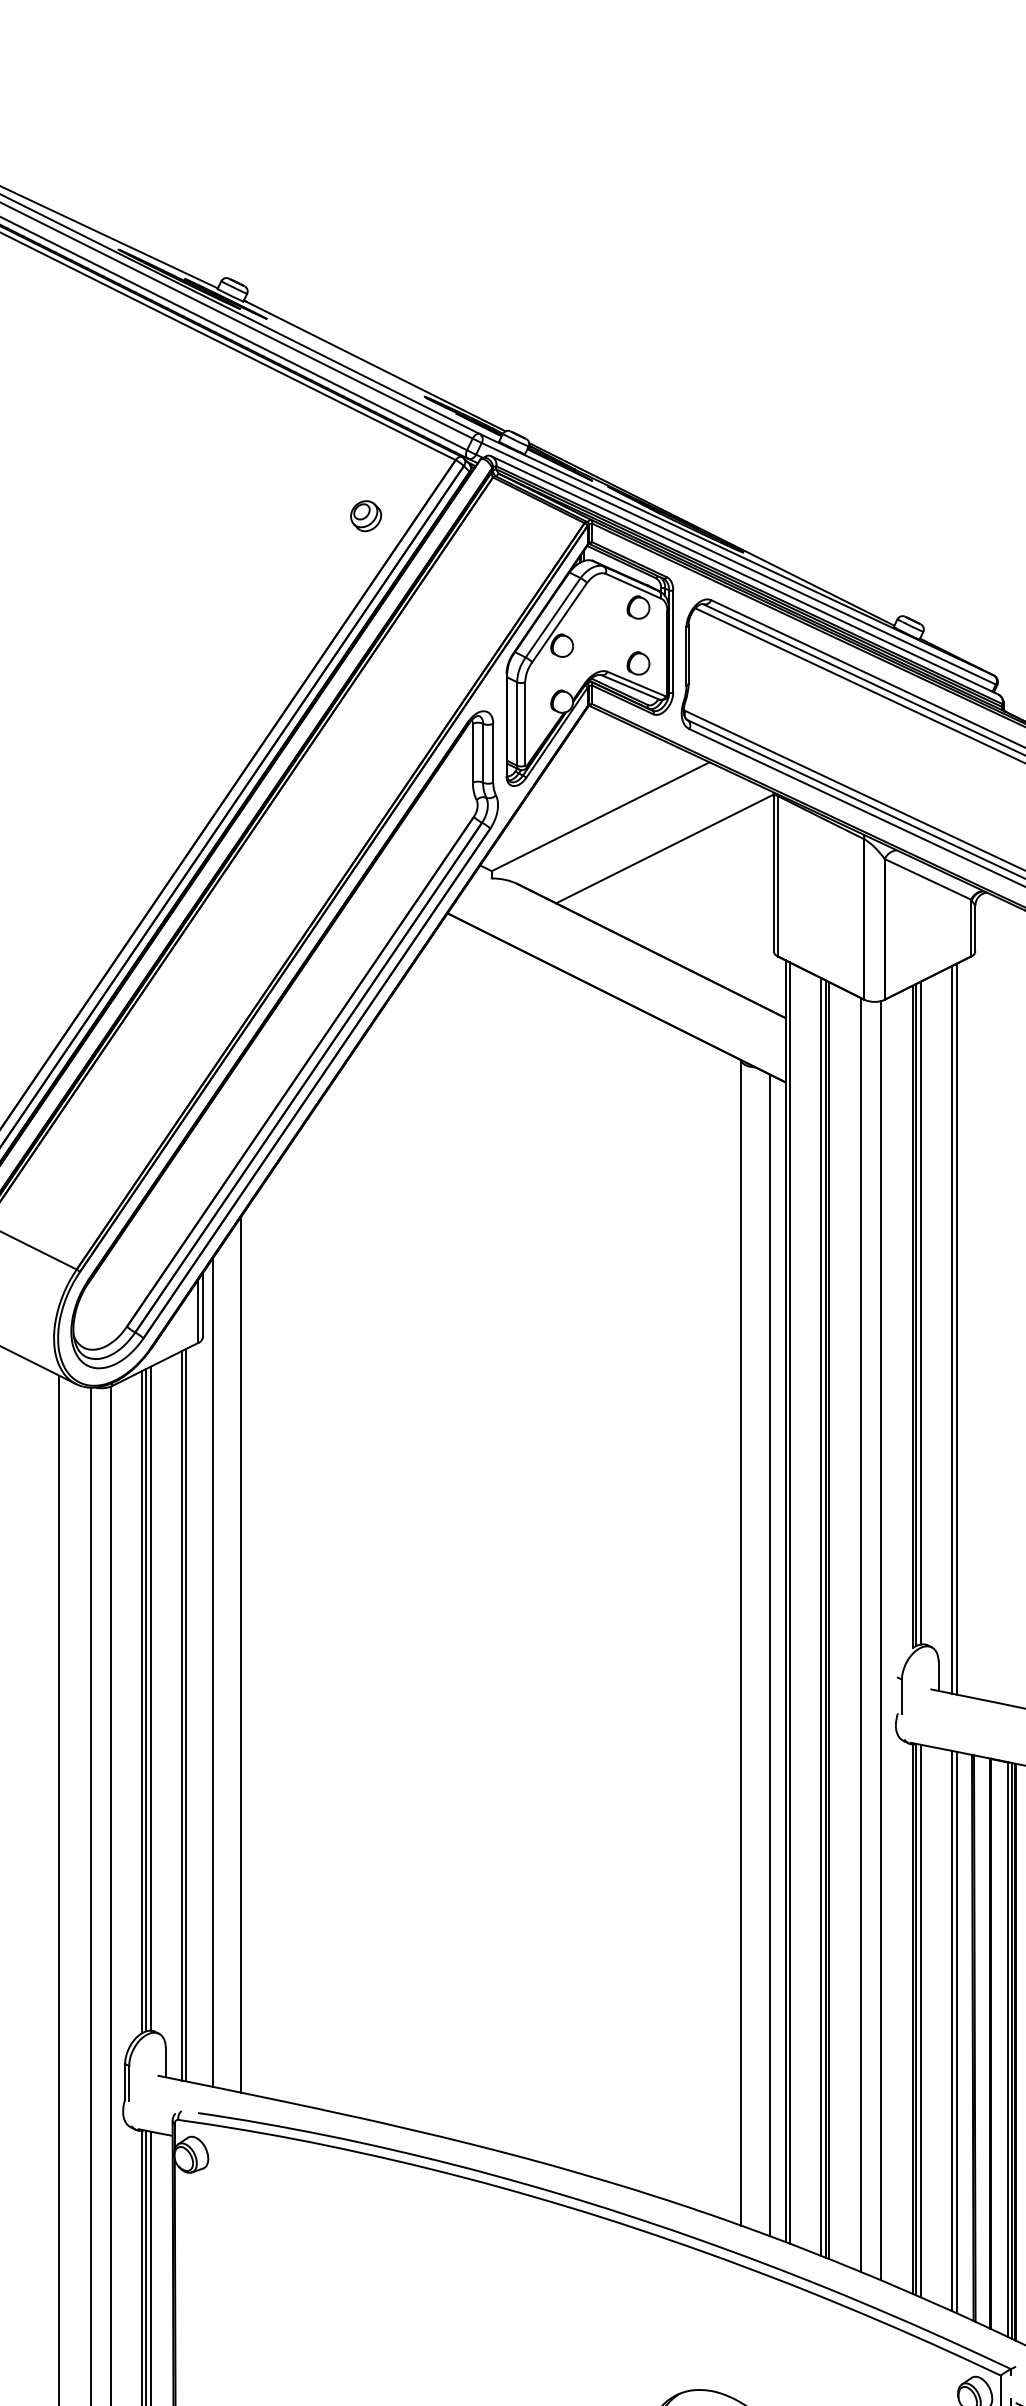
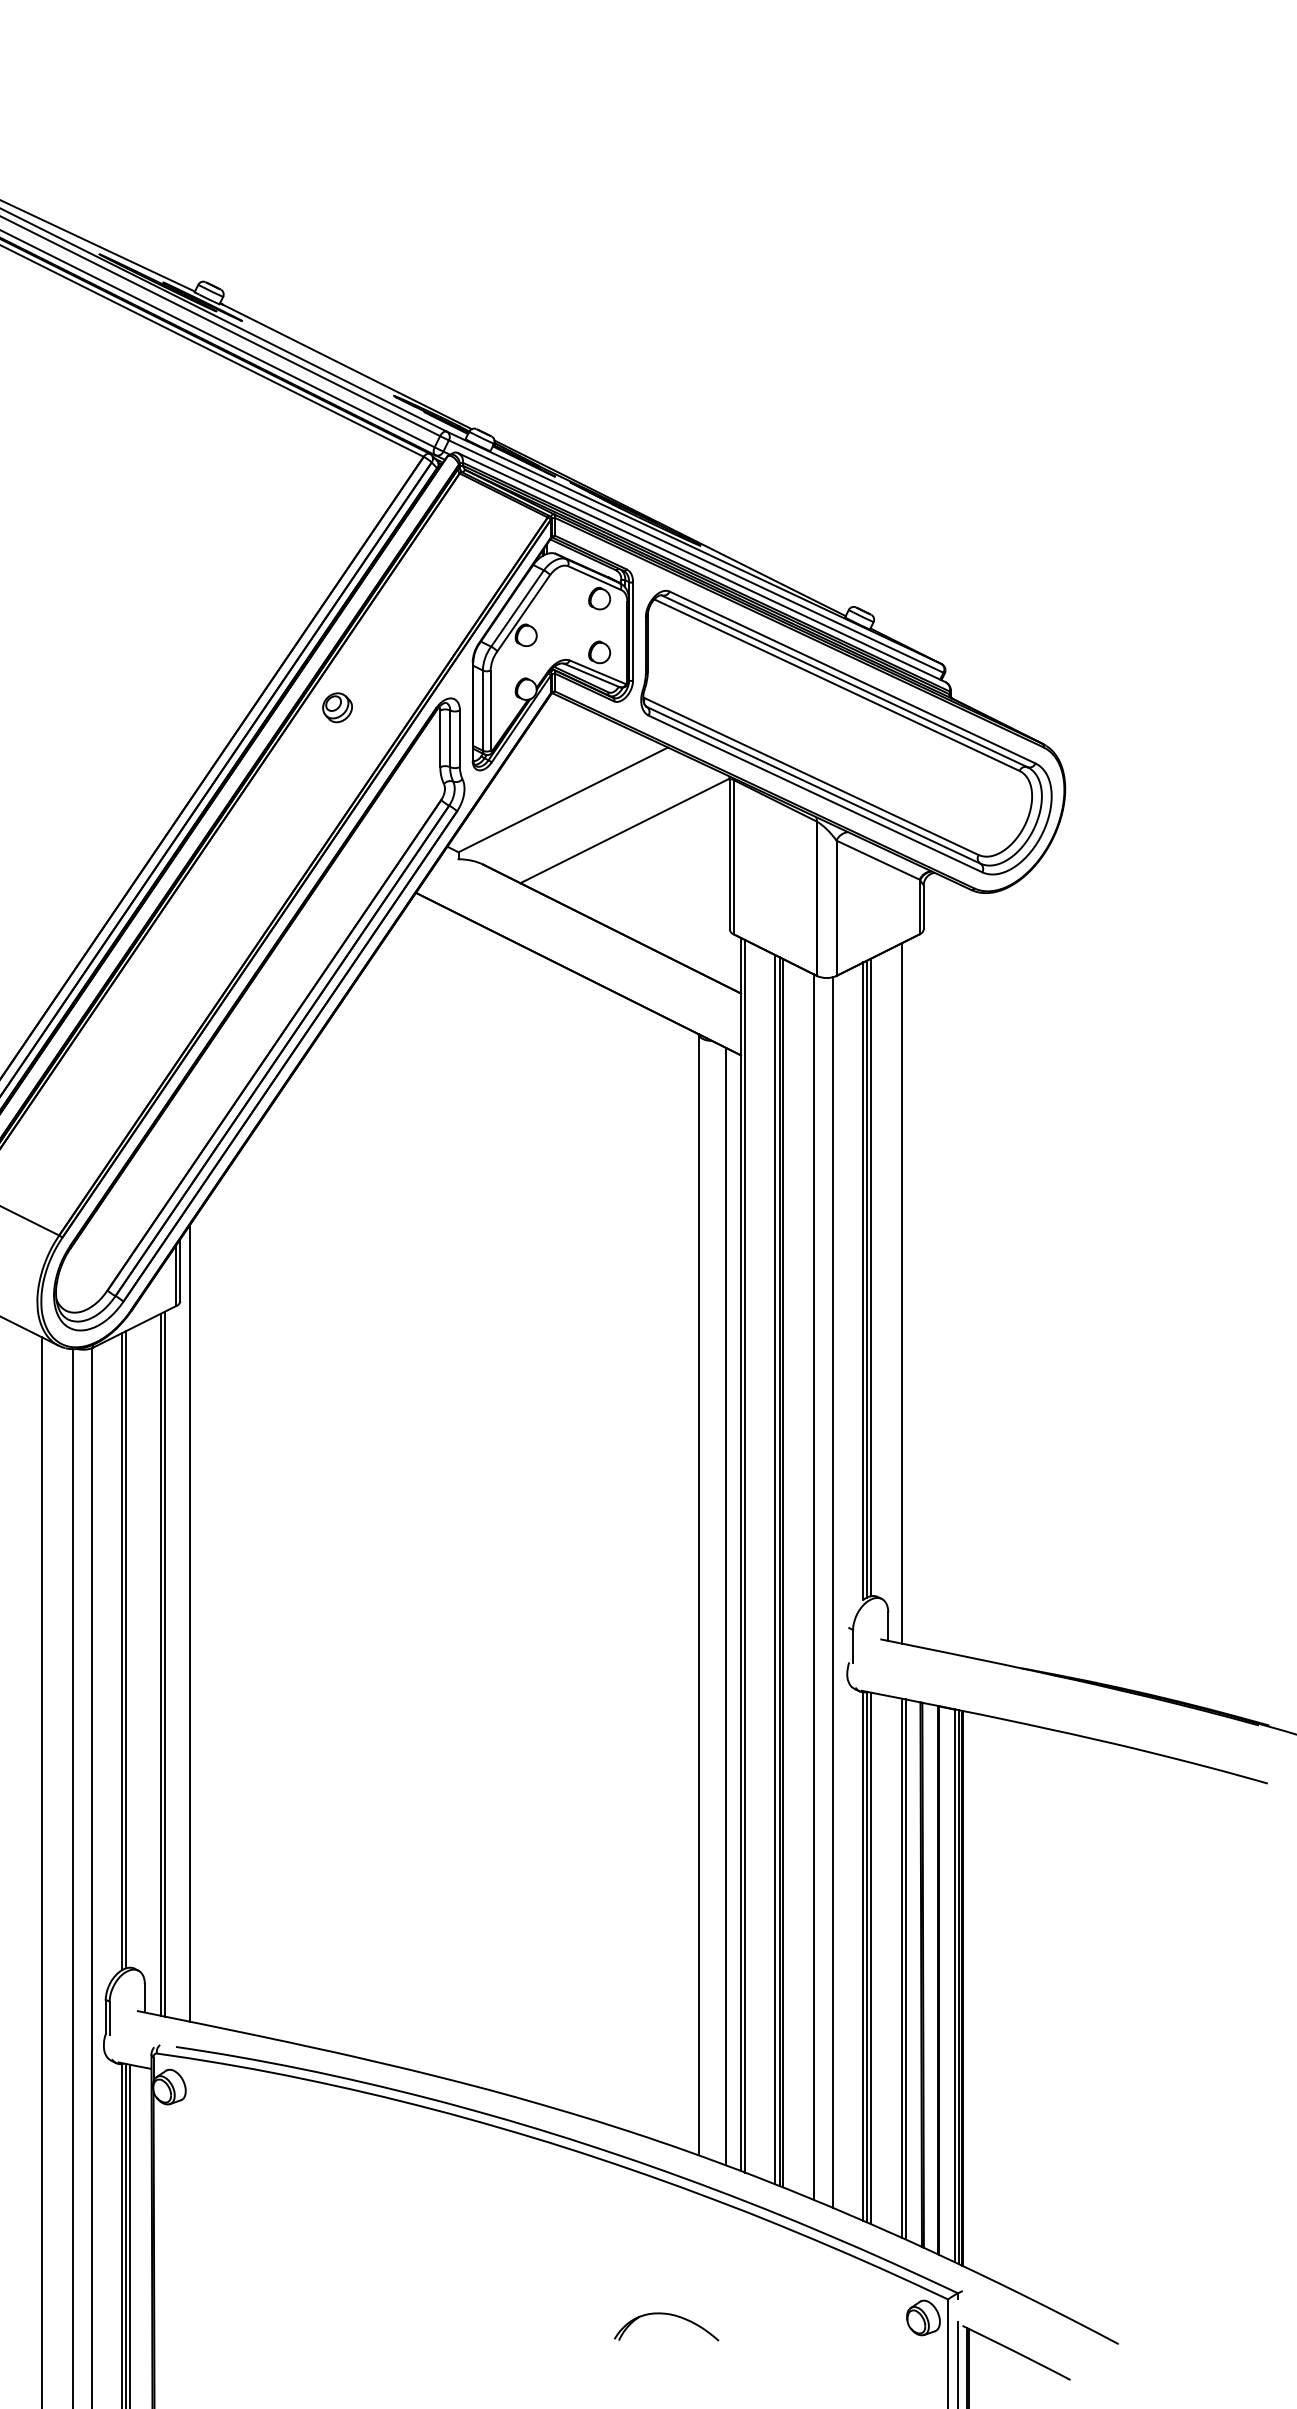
part: (366, 515) -> (337, 707), moved
line: (956, 1328) -> (905, 1292), removed
line: (241, 1654) -> (217, 1605), removed
line: (150, 1698) -> (130, 1648), removed

